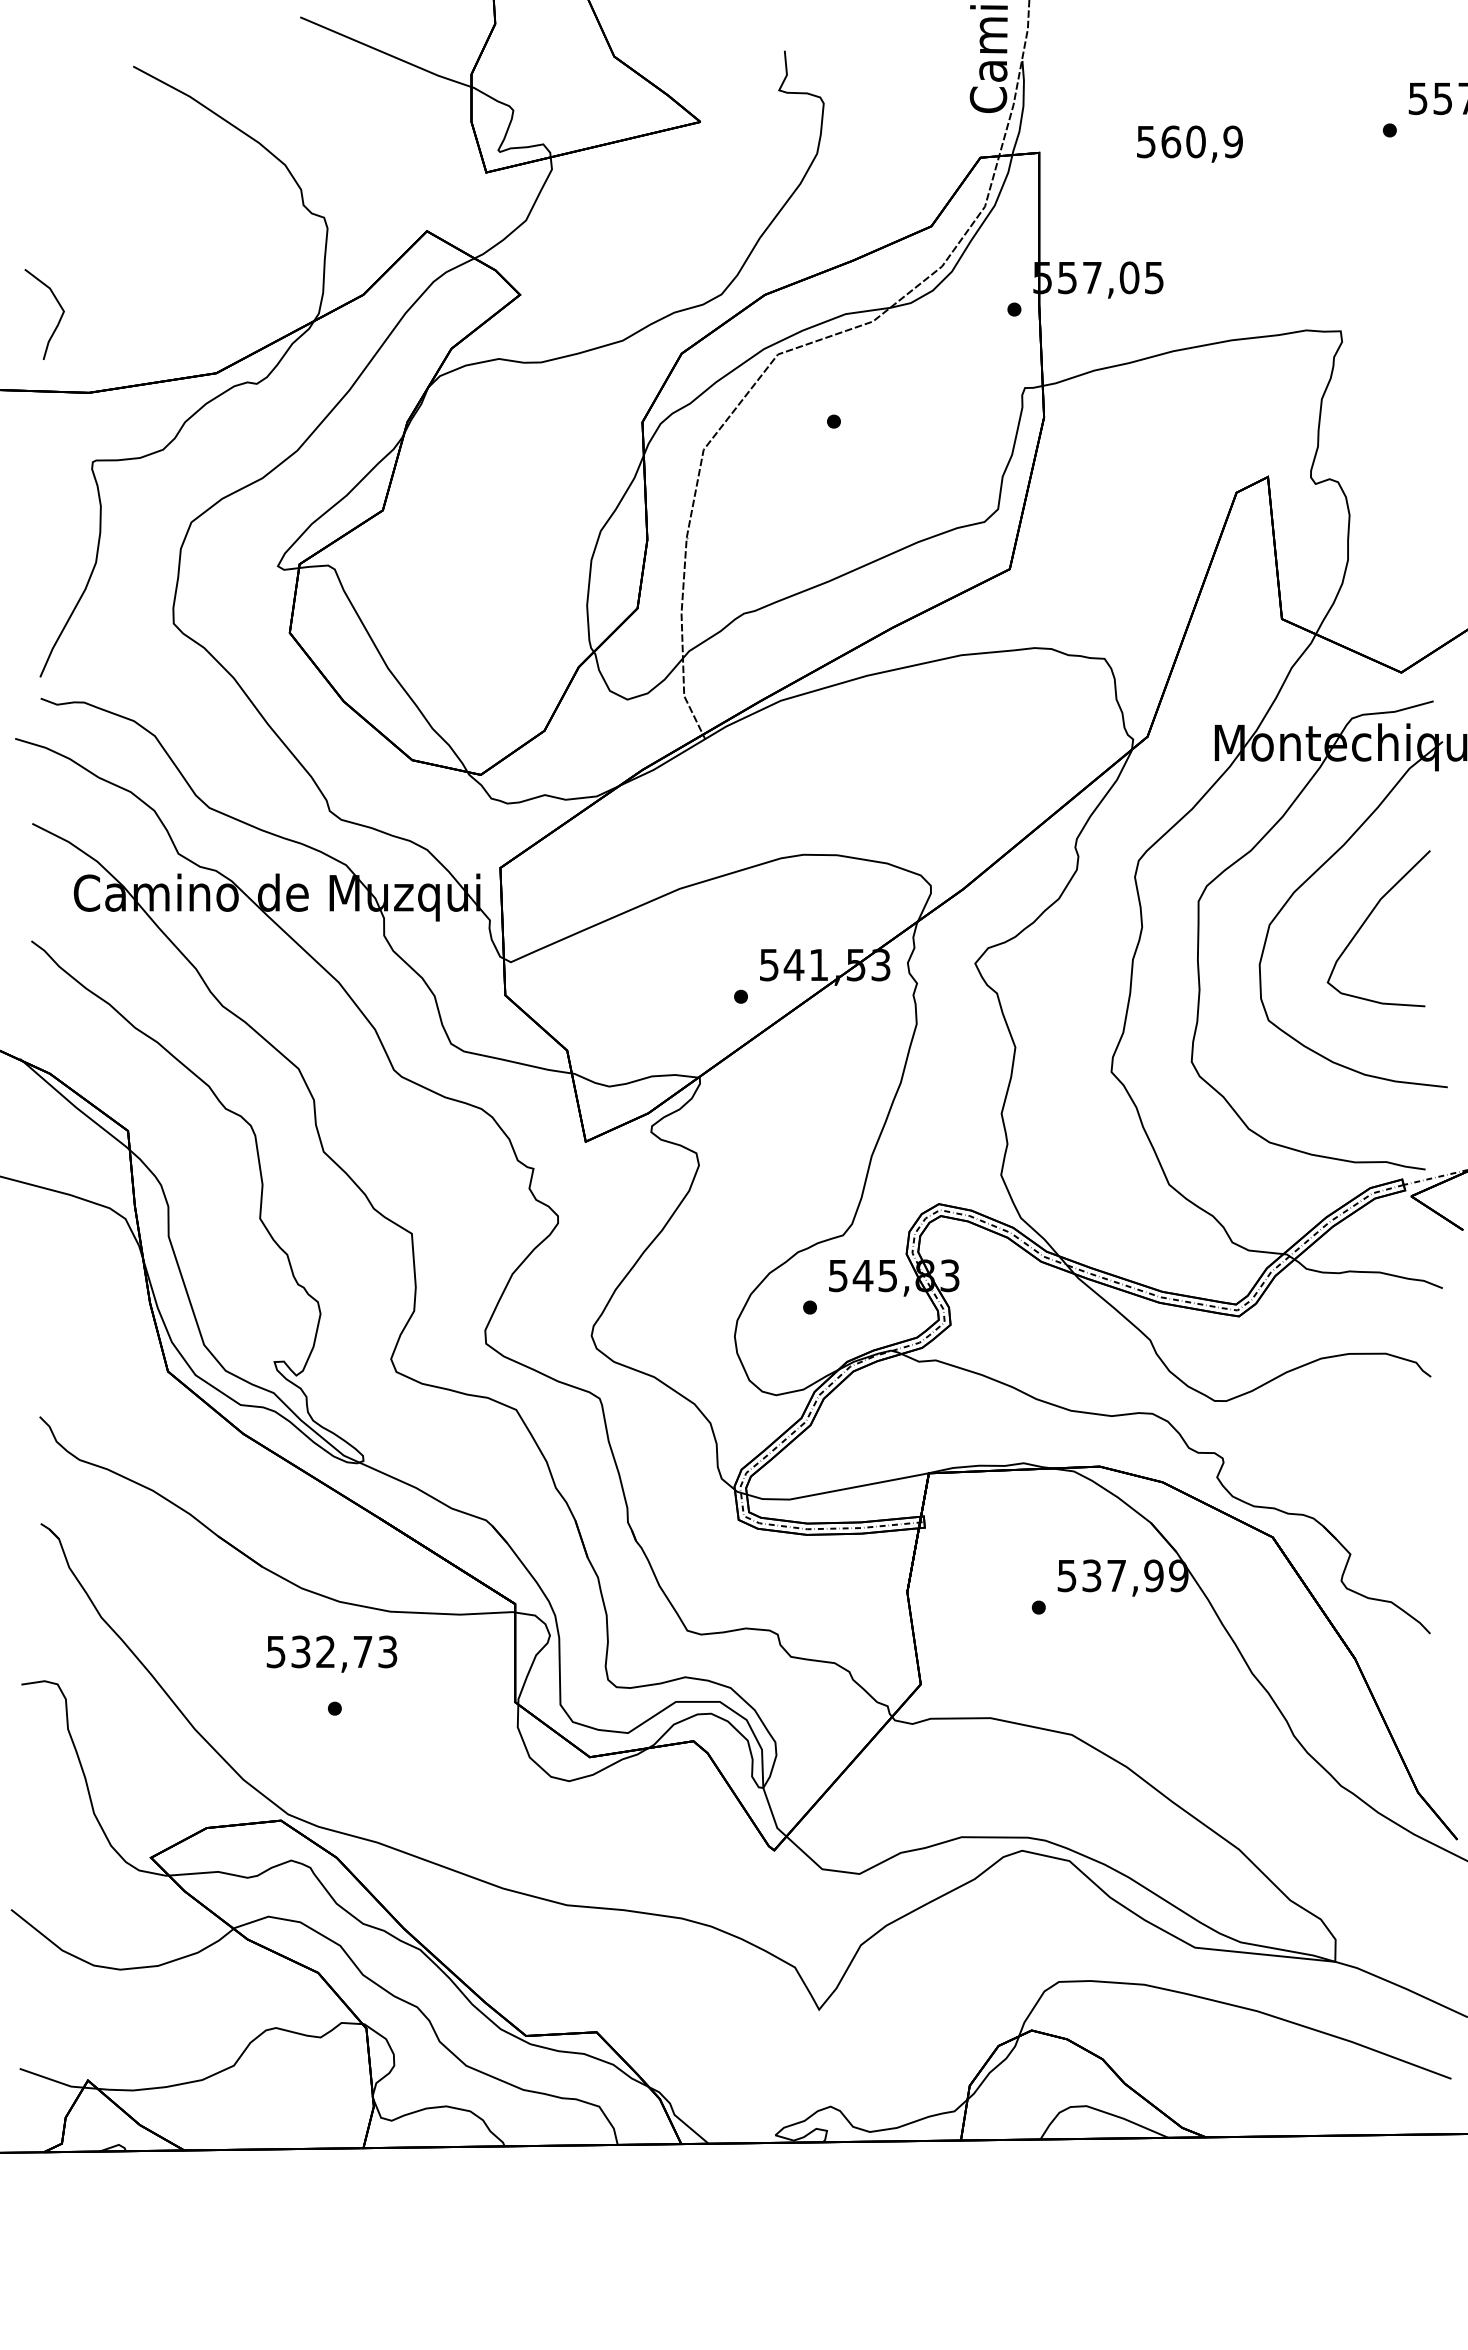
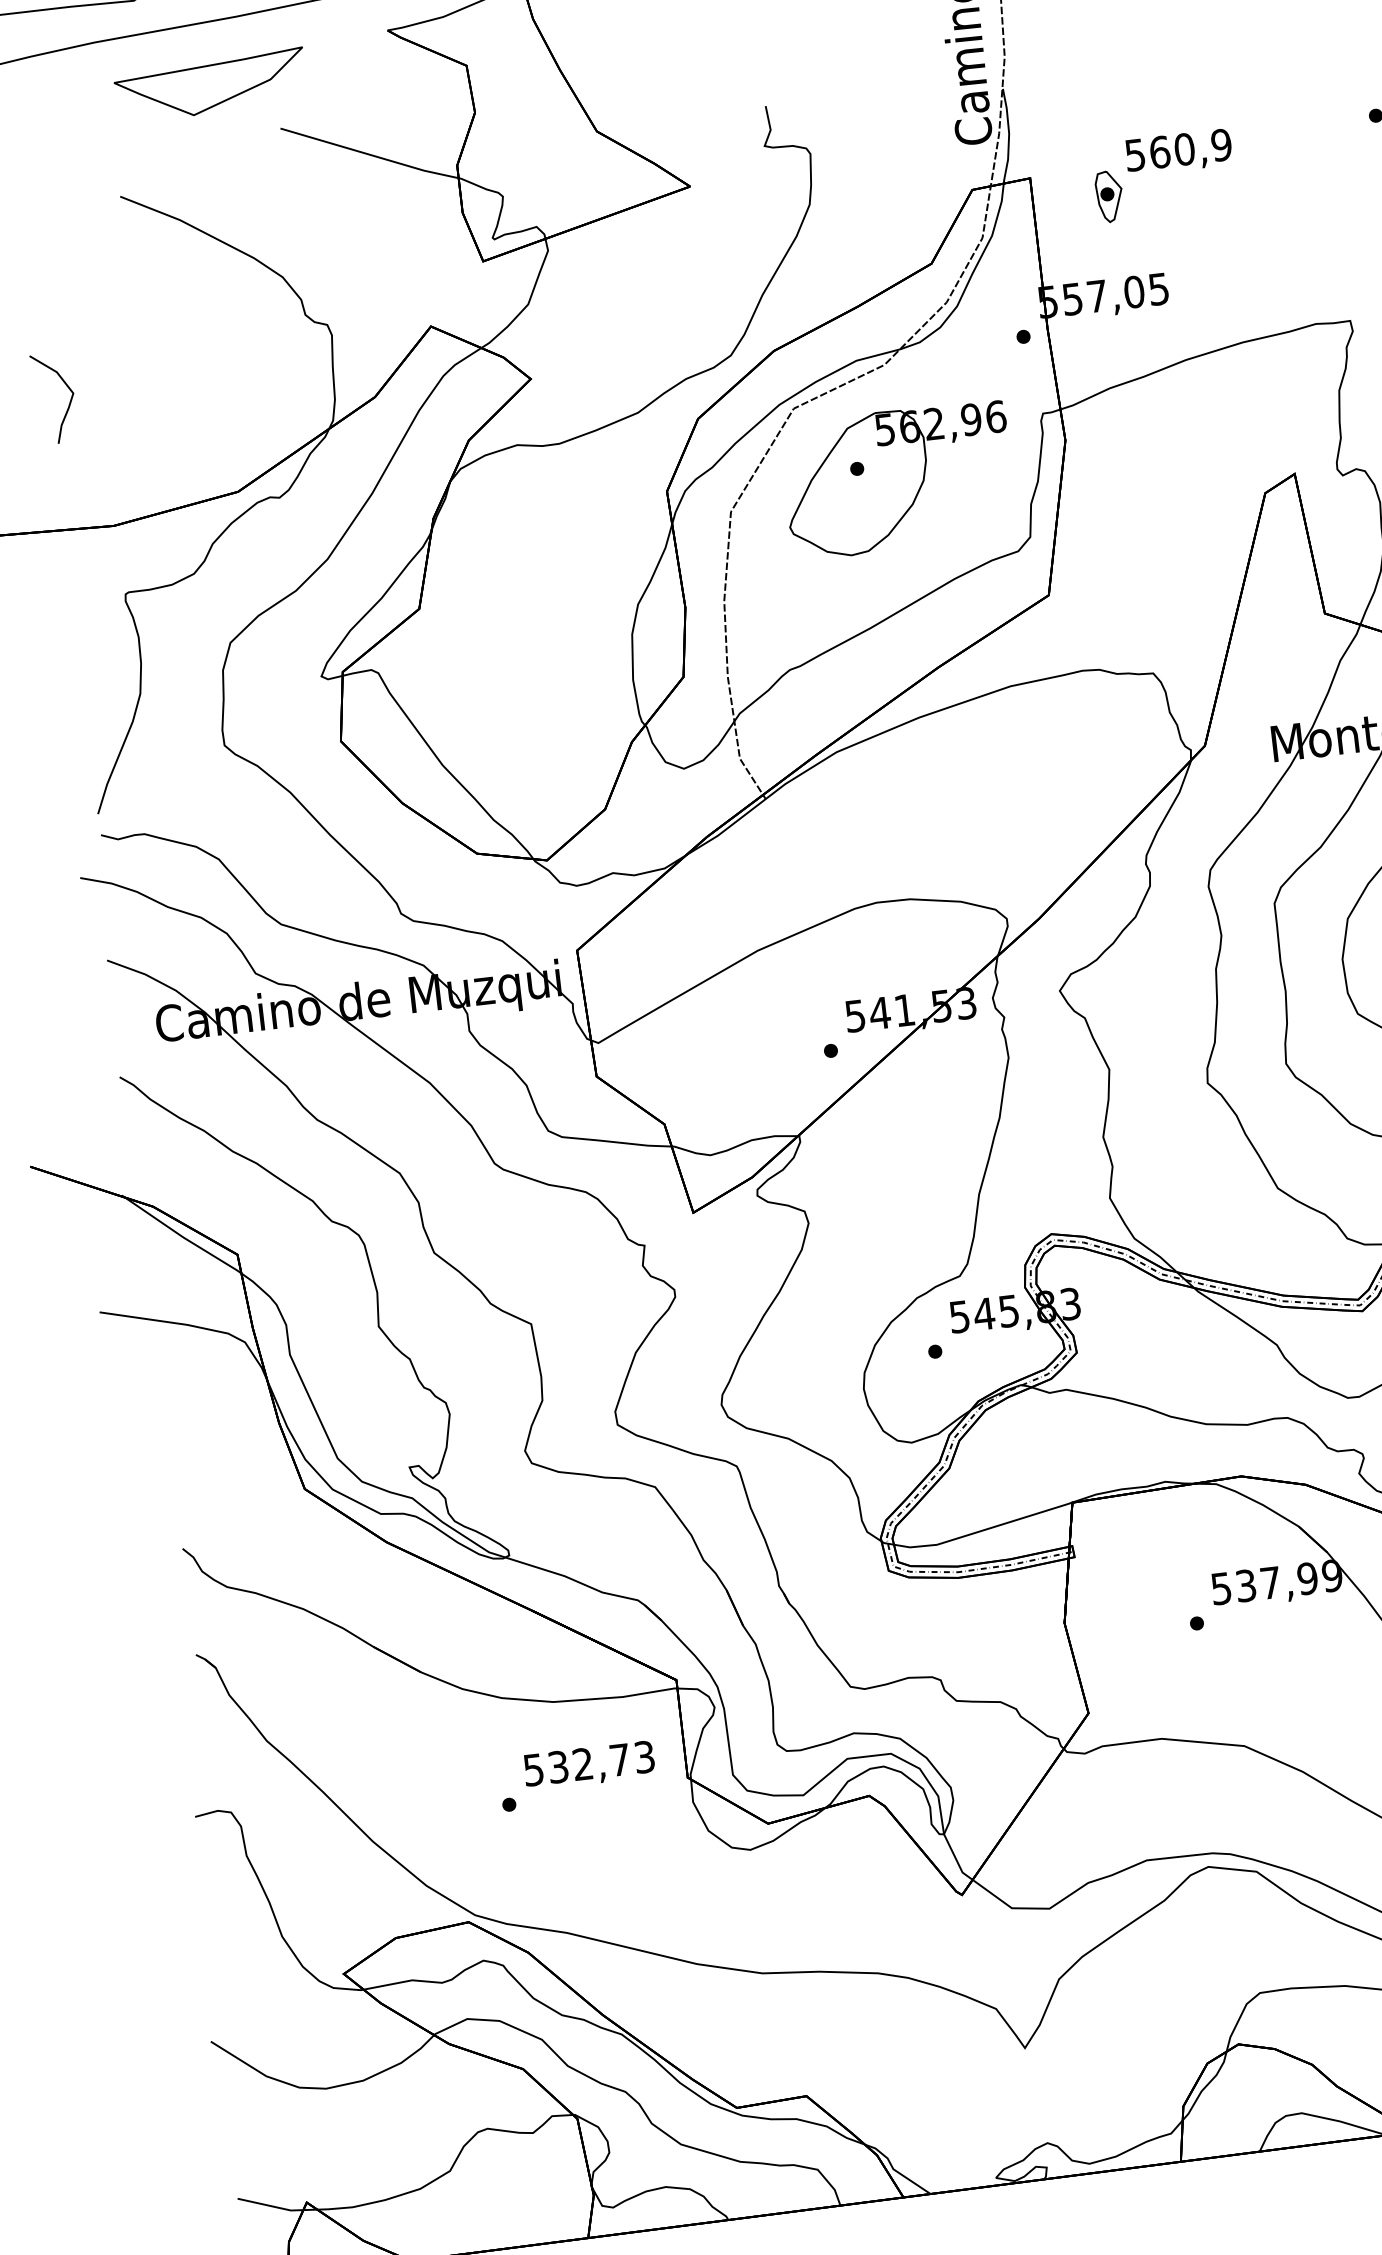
part: (1115, 180) -> (1109, 197), added
curve: (59, 318) -> (69, 400), moved
part: (873, 437) -> (898, 480), added
text: (331, 1653) -> (588, 1765), moved

